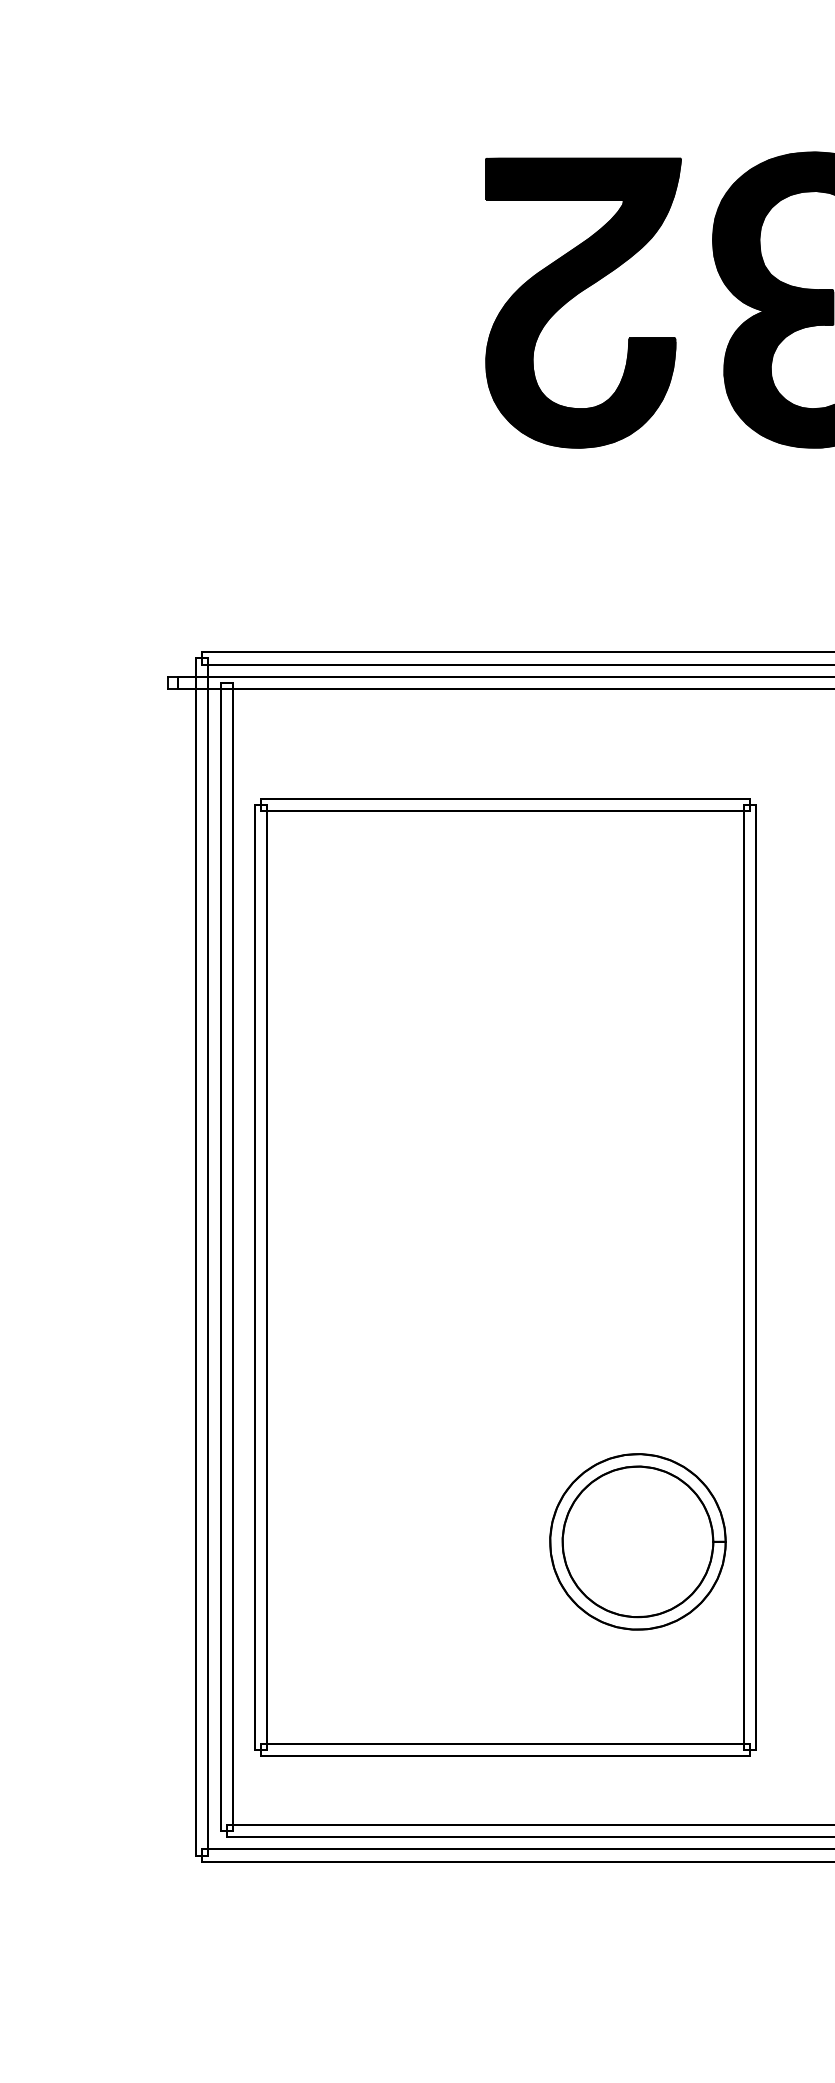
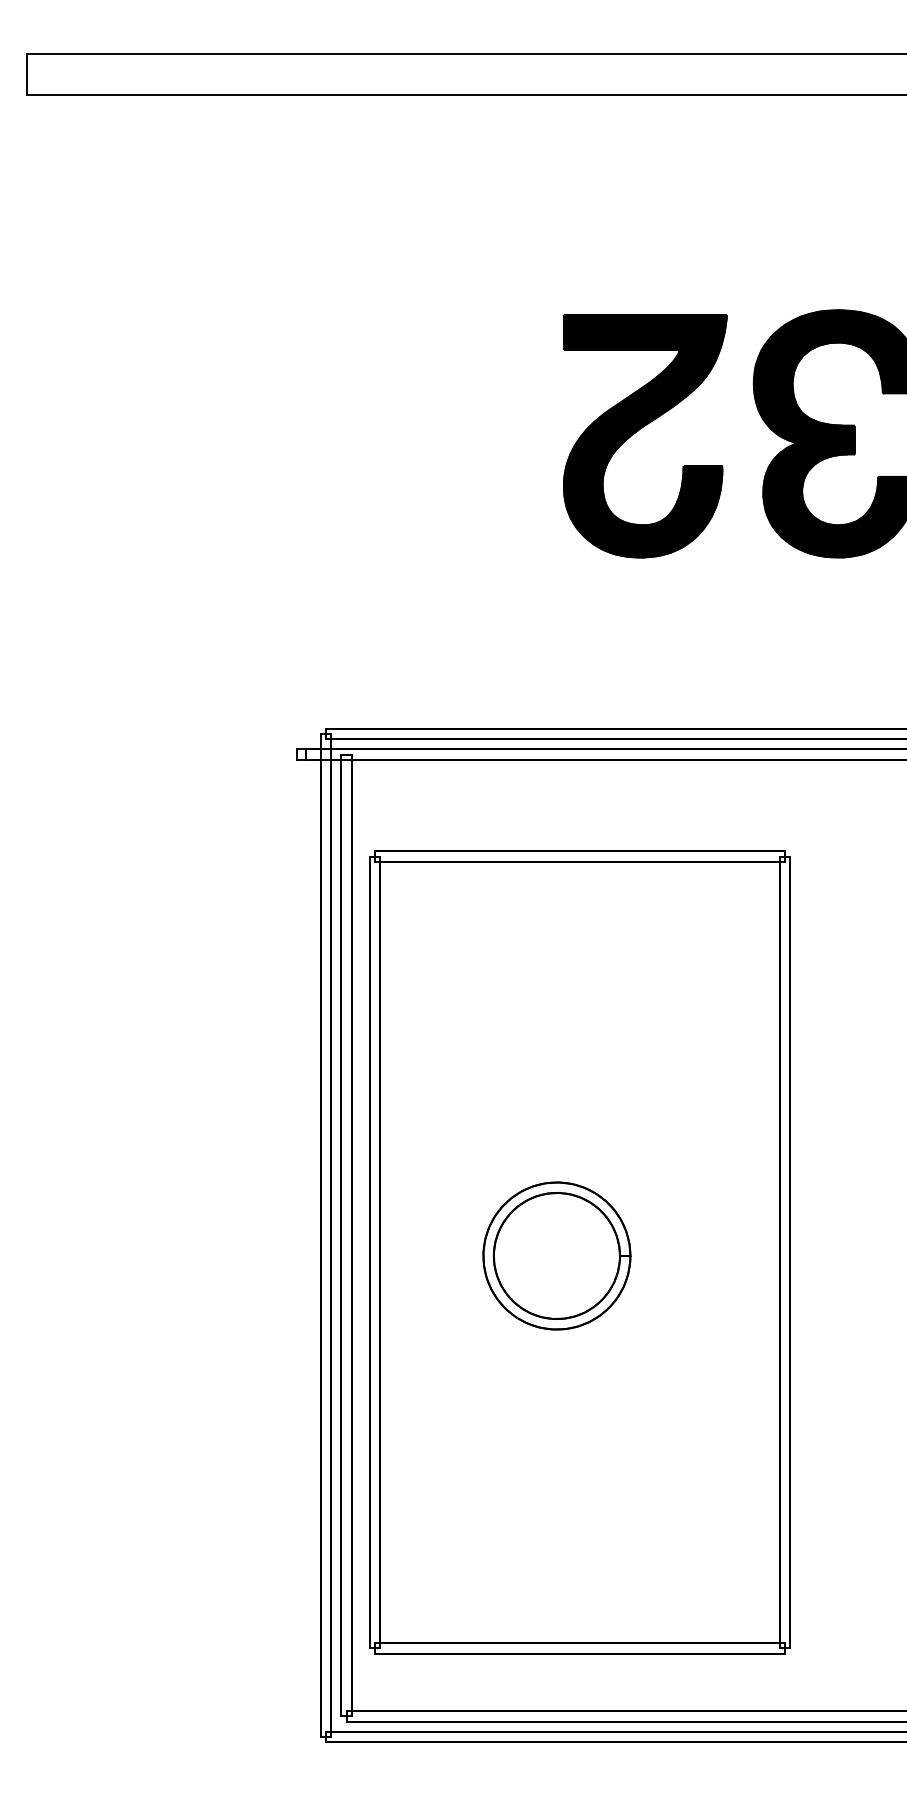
part: (637, 1541) -> (556, 1255), moved

